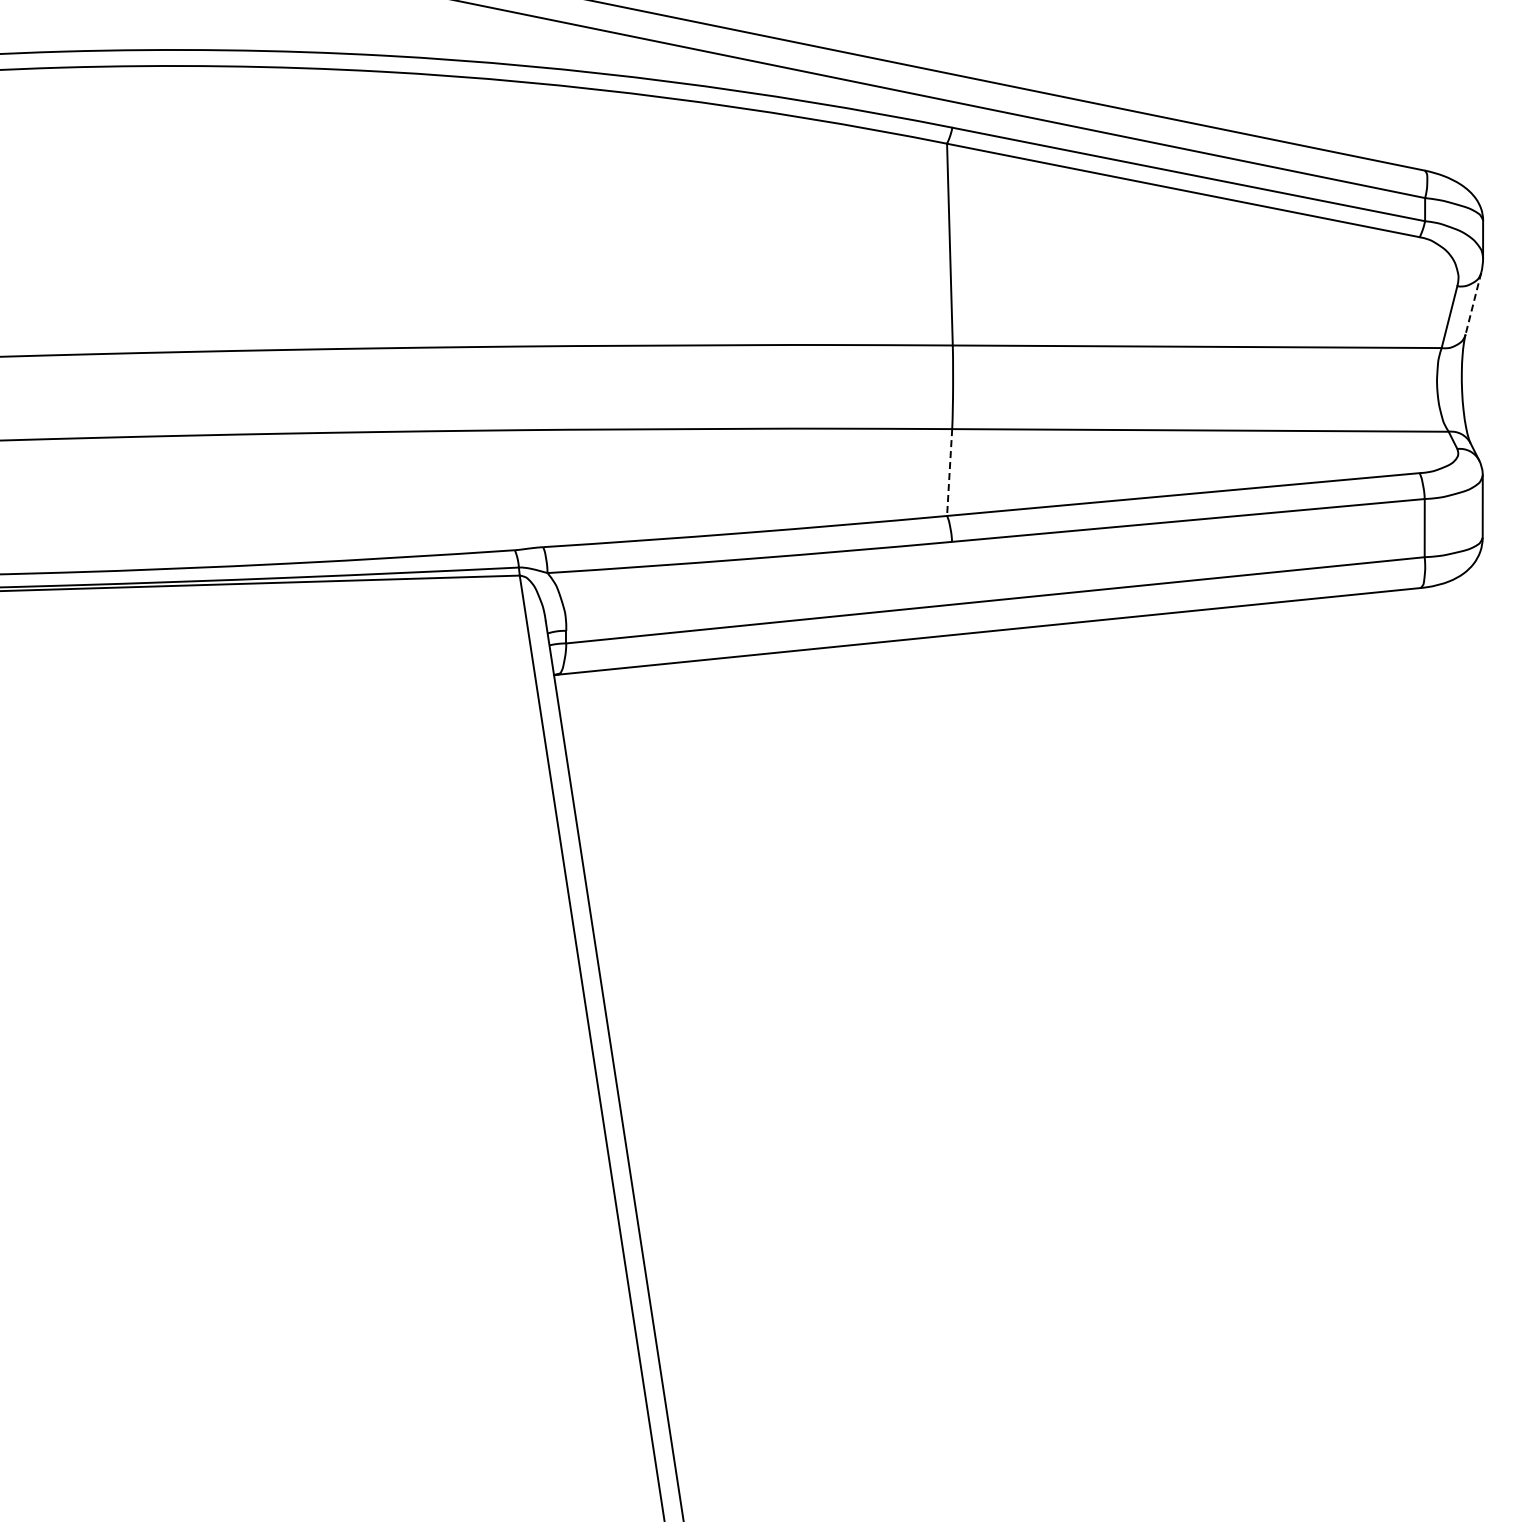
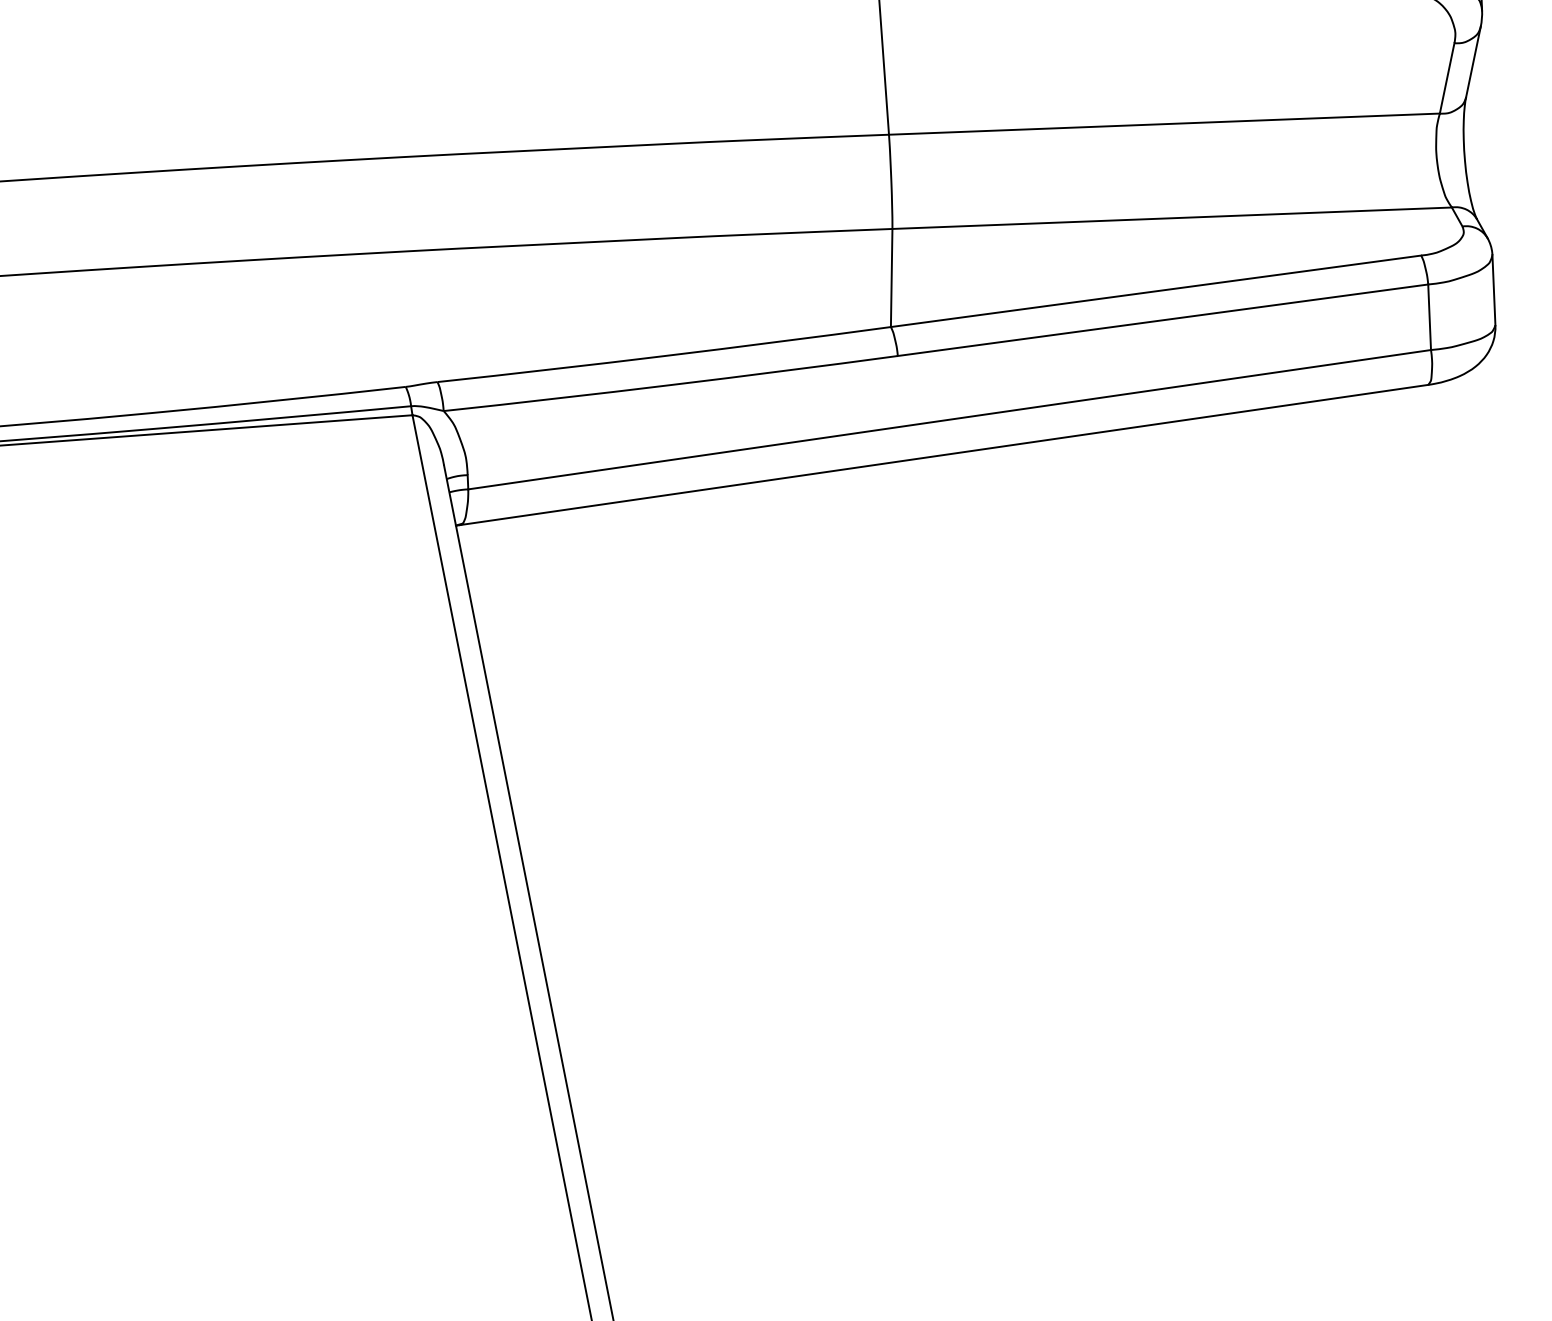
line: (1473, 303) -> (1473, 61), dashed -> solid
line: (949, 473) -> (891, 279), dashed -> solid

